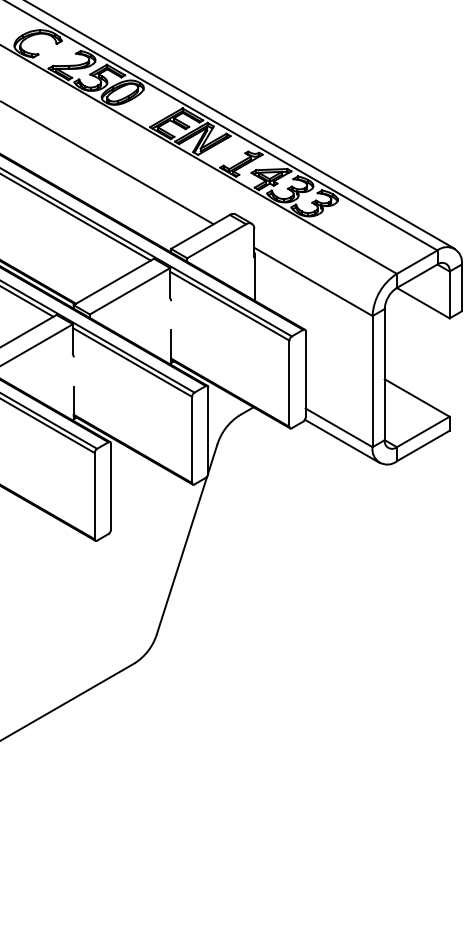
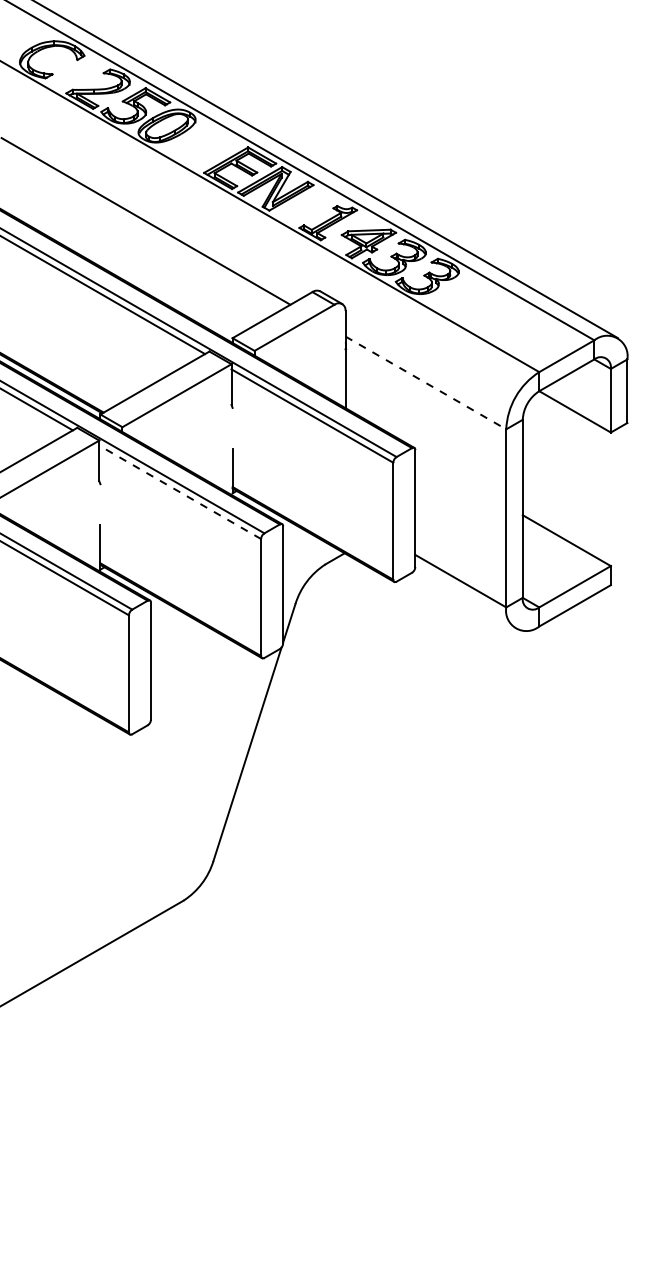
line: (313, 281) -> (425, 382), solid -> dashed
line: (131, 362) -> (179, 492), solid -> dashed
line: (341, 441) -> (464, 599), removed

